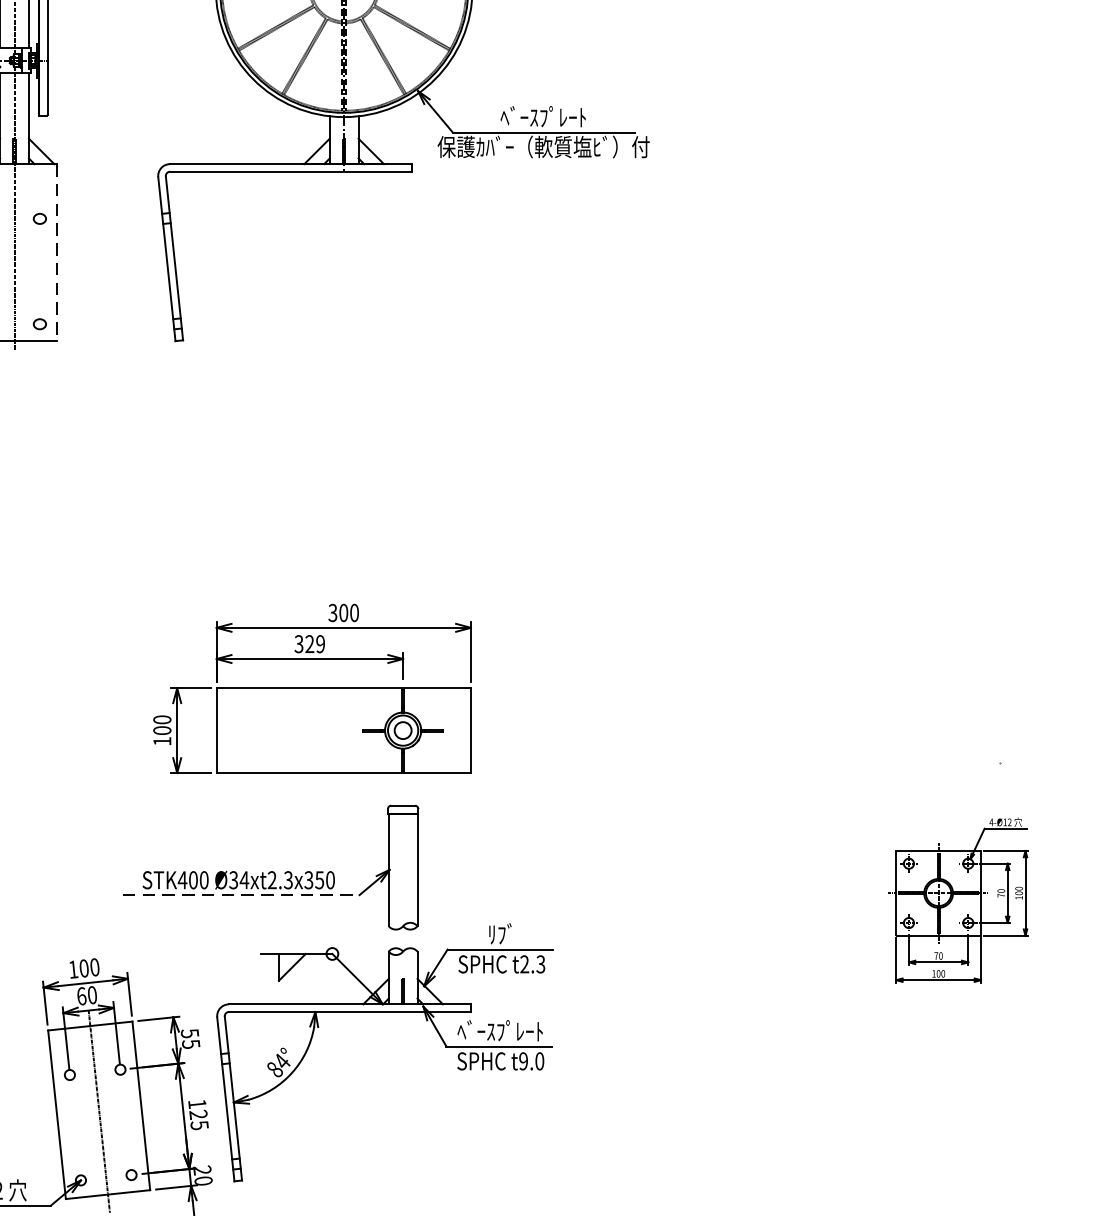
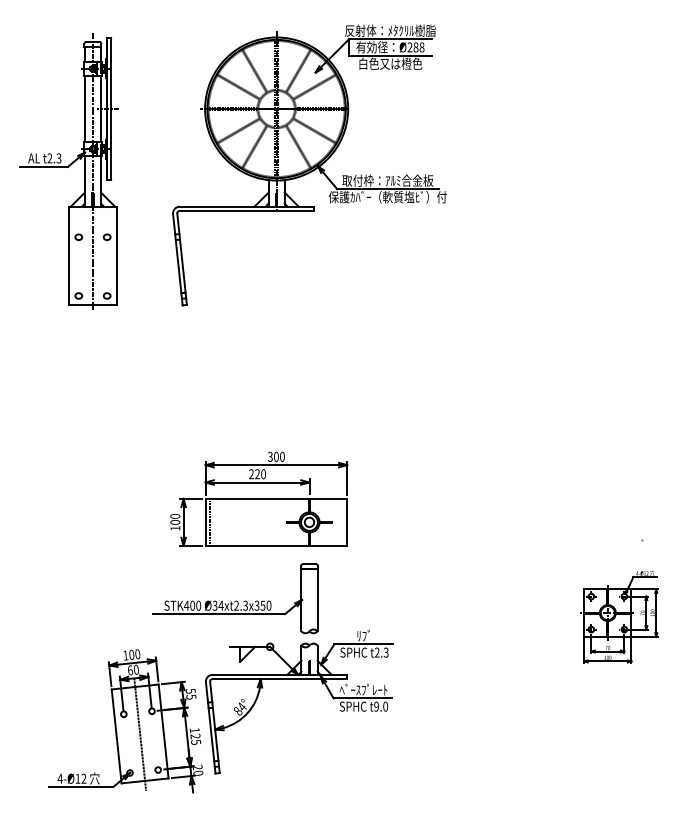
text: (543, 116) -> (387, 180), ﾍﾞｰｽﾌﾟﾚｰﾄ -> 取付枠：ｱﾙﾐ合金板
line: (56, 253) -> (116, 256), dashed -> solid
text: (309, 644) -> (257, 474), 329 -> 220
line: (223, 730) -> (209, 522), added
line: (241, 895) -> (219, 614), dashed -> solid

